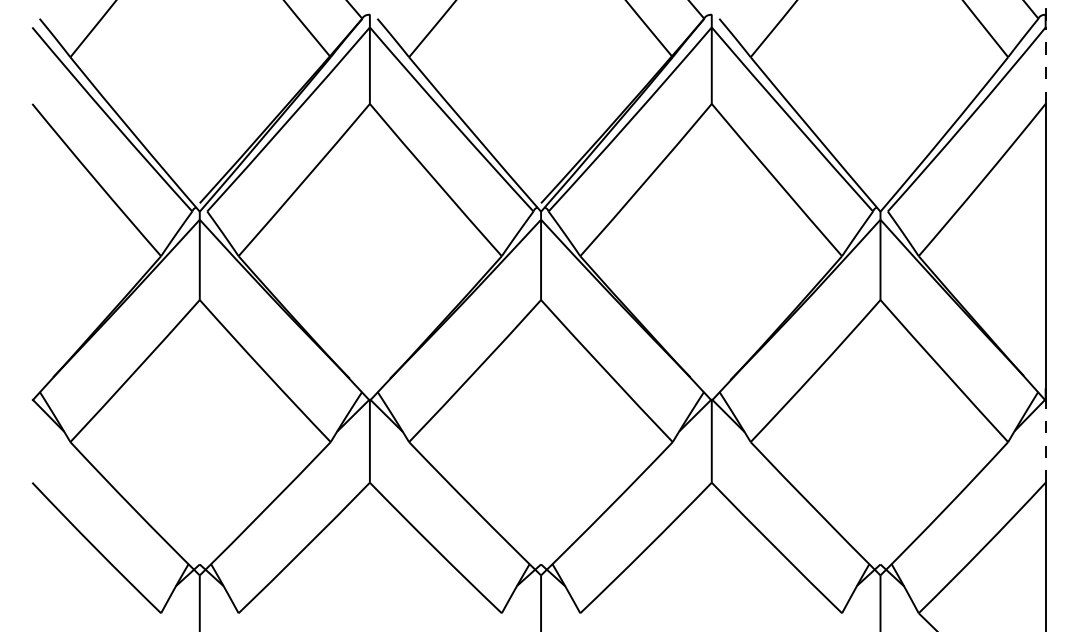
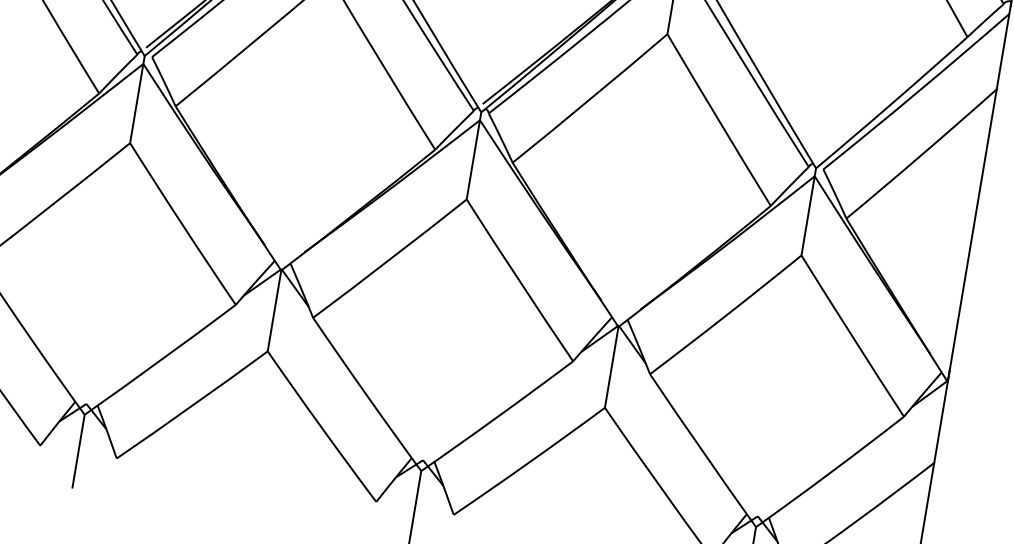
line: (1045, 65) -> (1002, 51), dashed -> solid
line: (1045, 441) -> (940, 422), dashed -> solid

